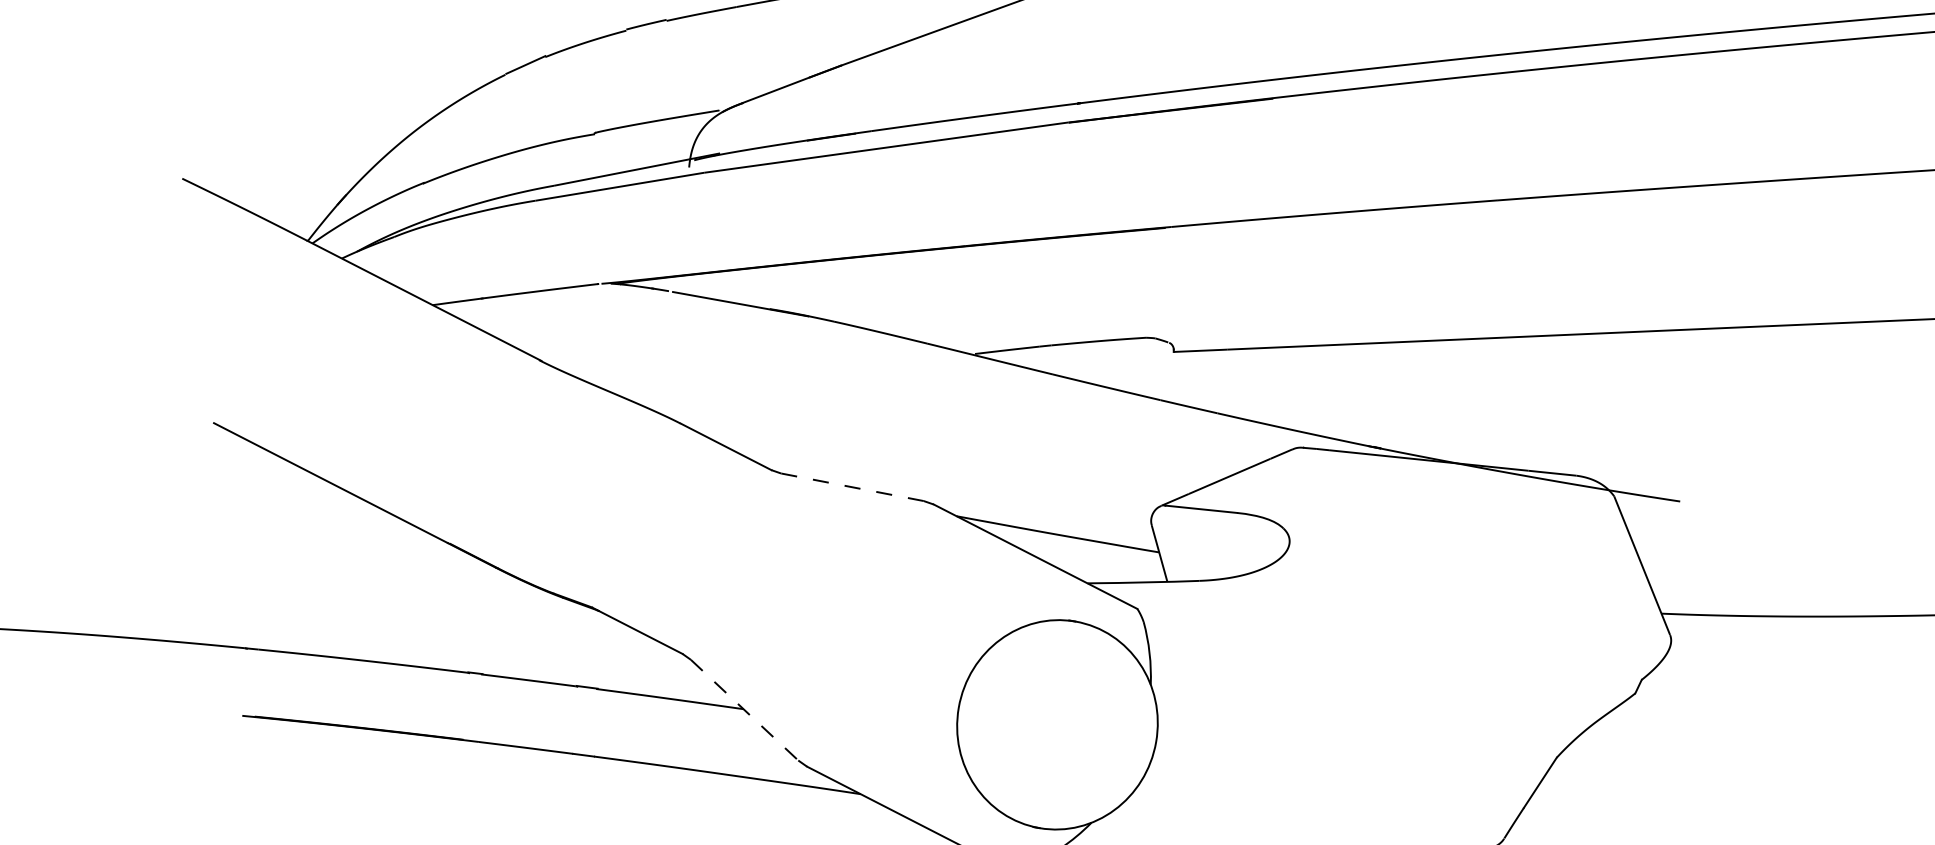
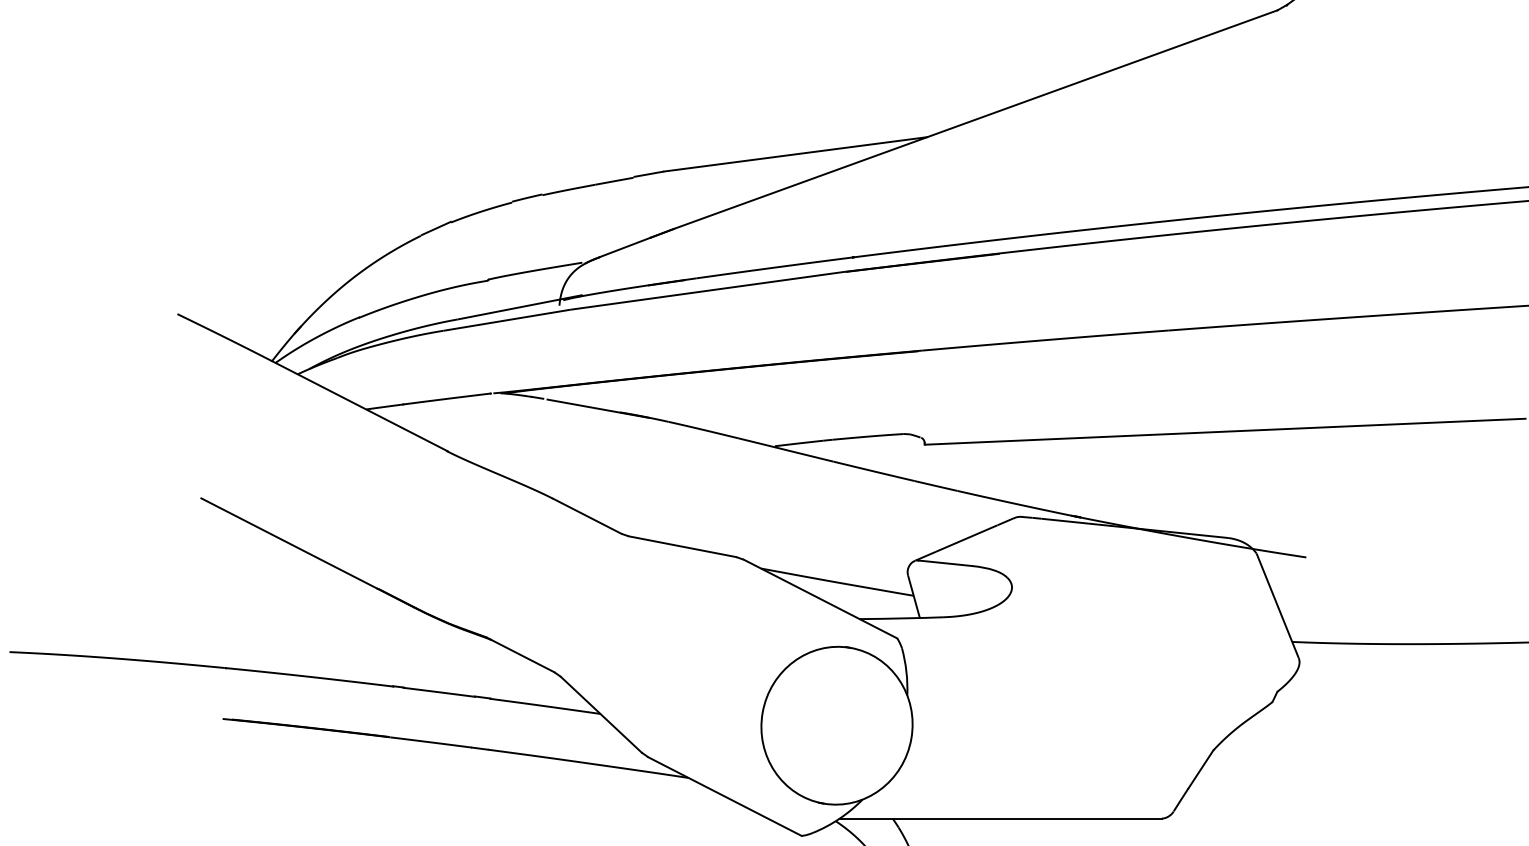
line: (852, 487) -> (682, 546), dashed -> solid
line: (744, 711) -> (601, 715), dashed -> solid

